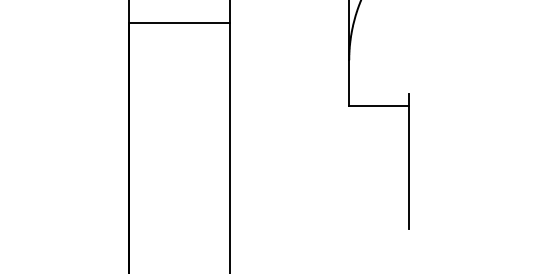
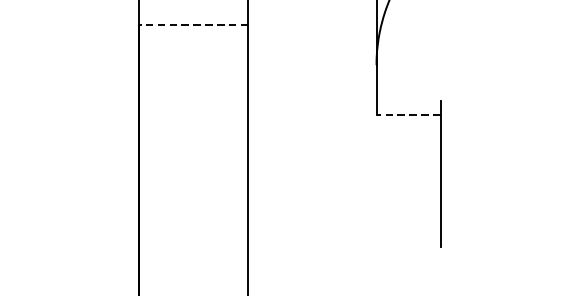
line: (179, 22) -> (193, 24), solid -> dashed
line: (378, 106) -> (408, 115), solid -> dashed

